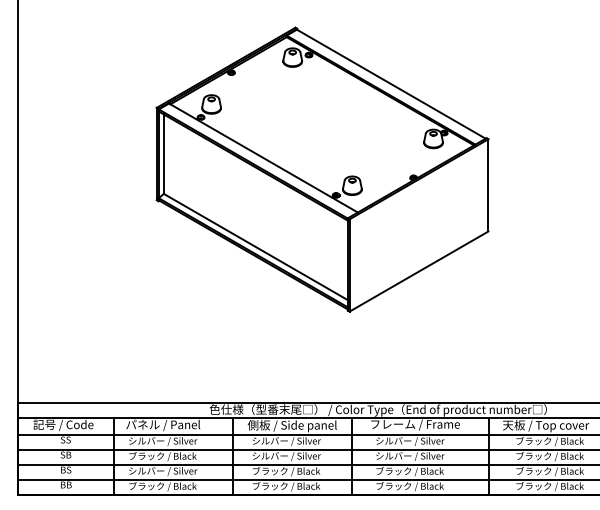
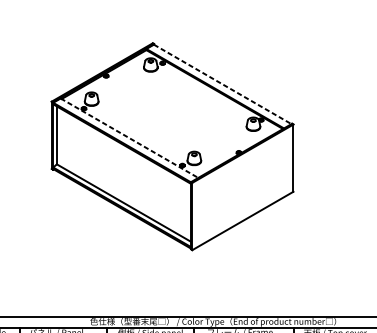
line: (391, 84) -> (222, 84), solid -> dashed
line: (263, 158) -> (129, 138), solid -> dashed

